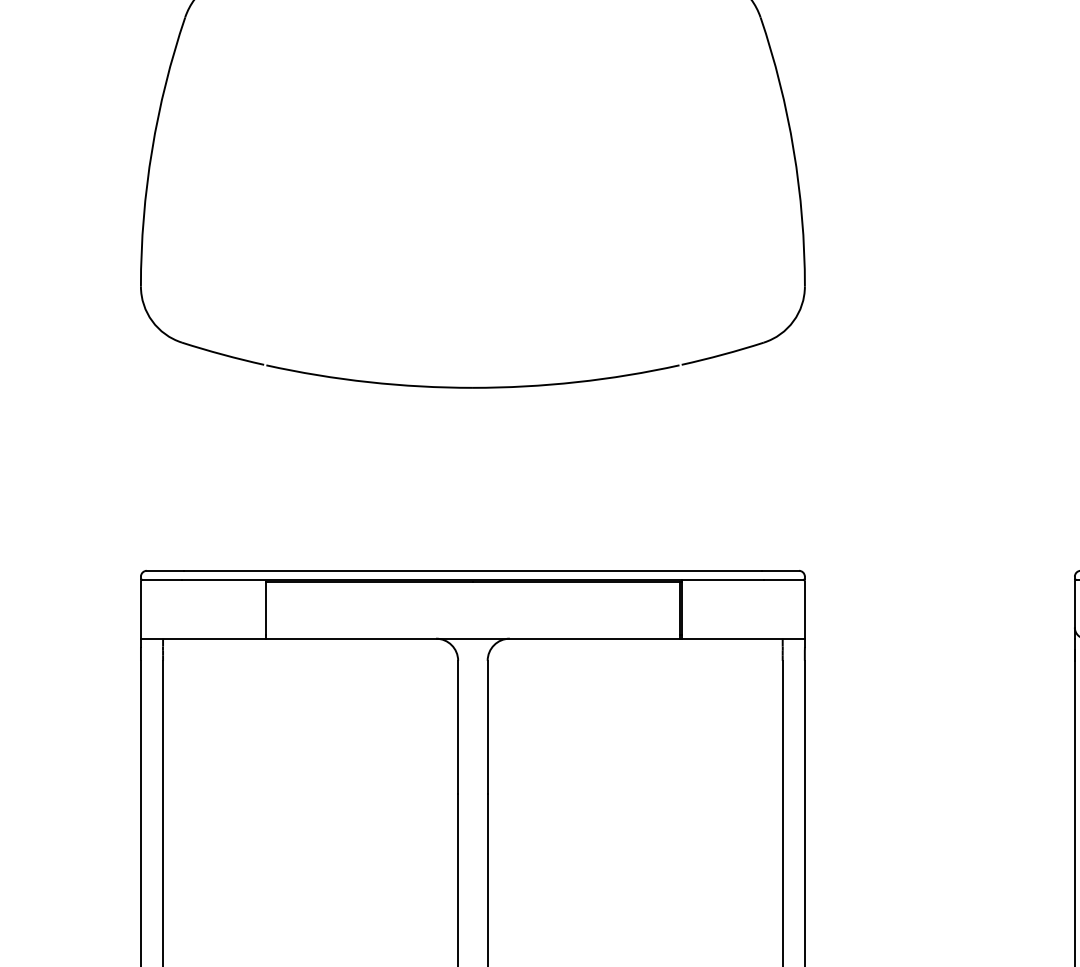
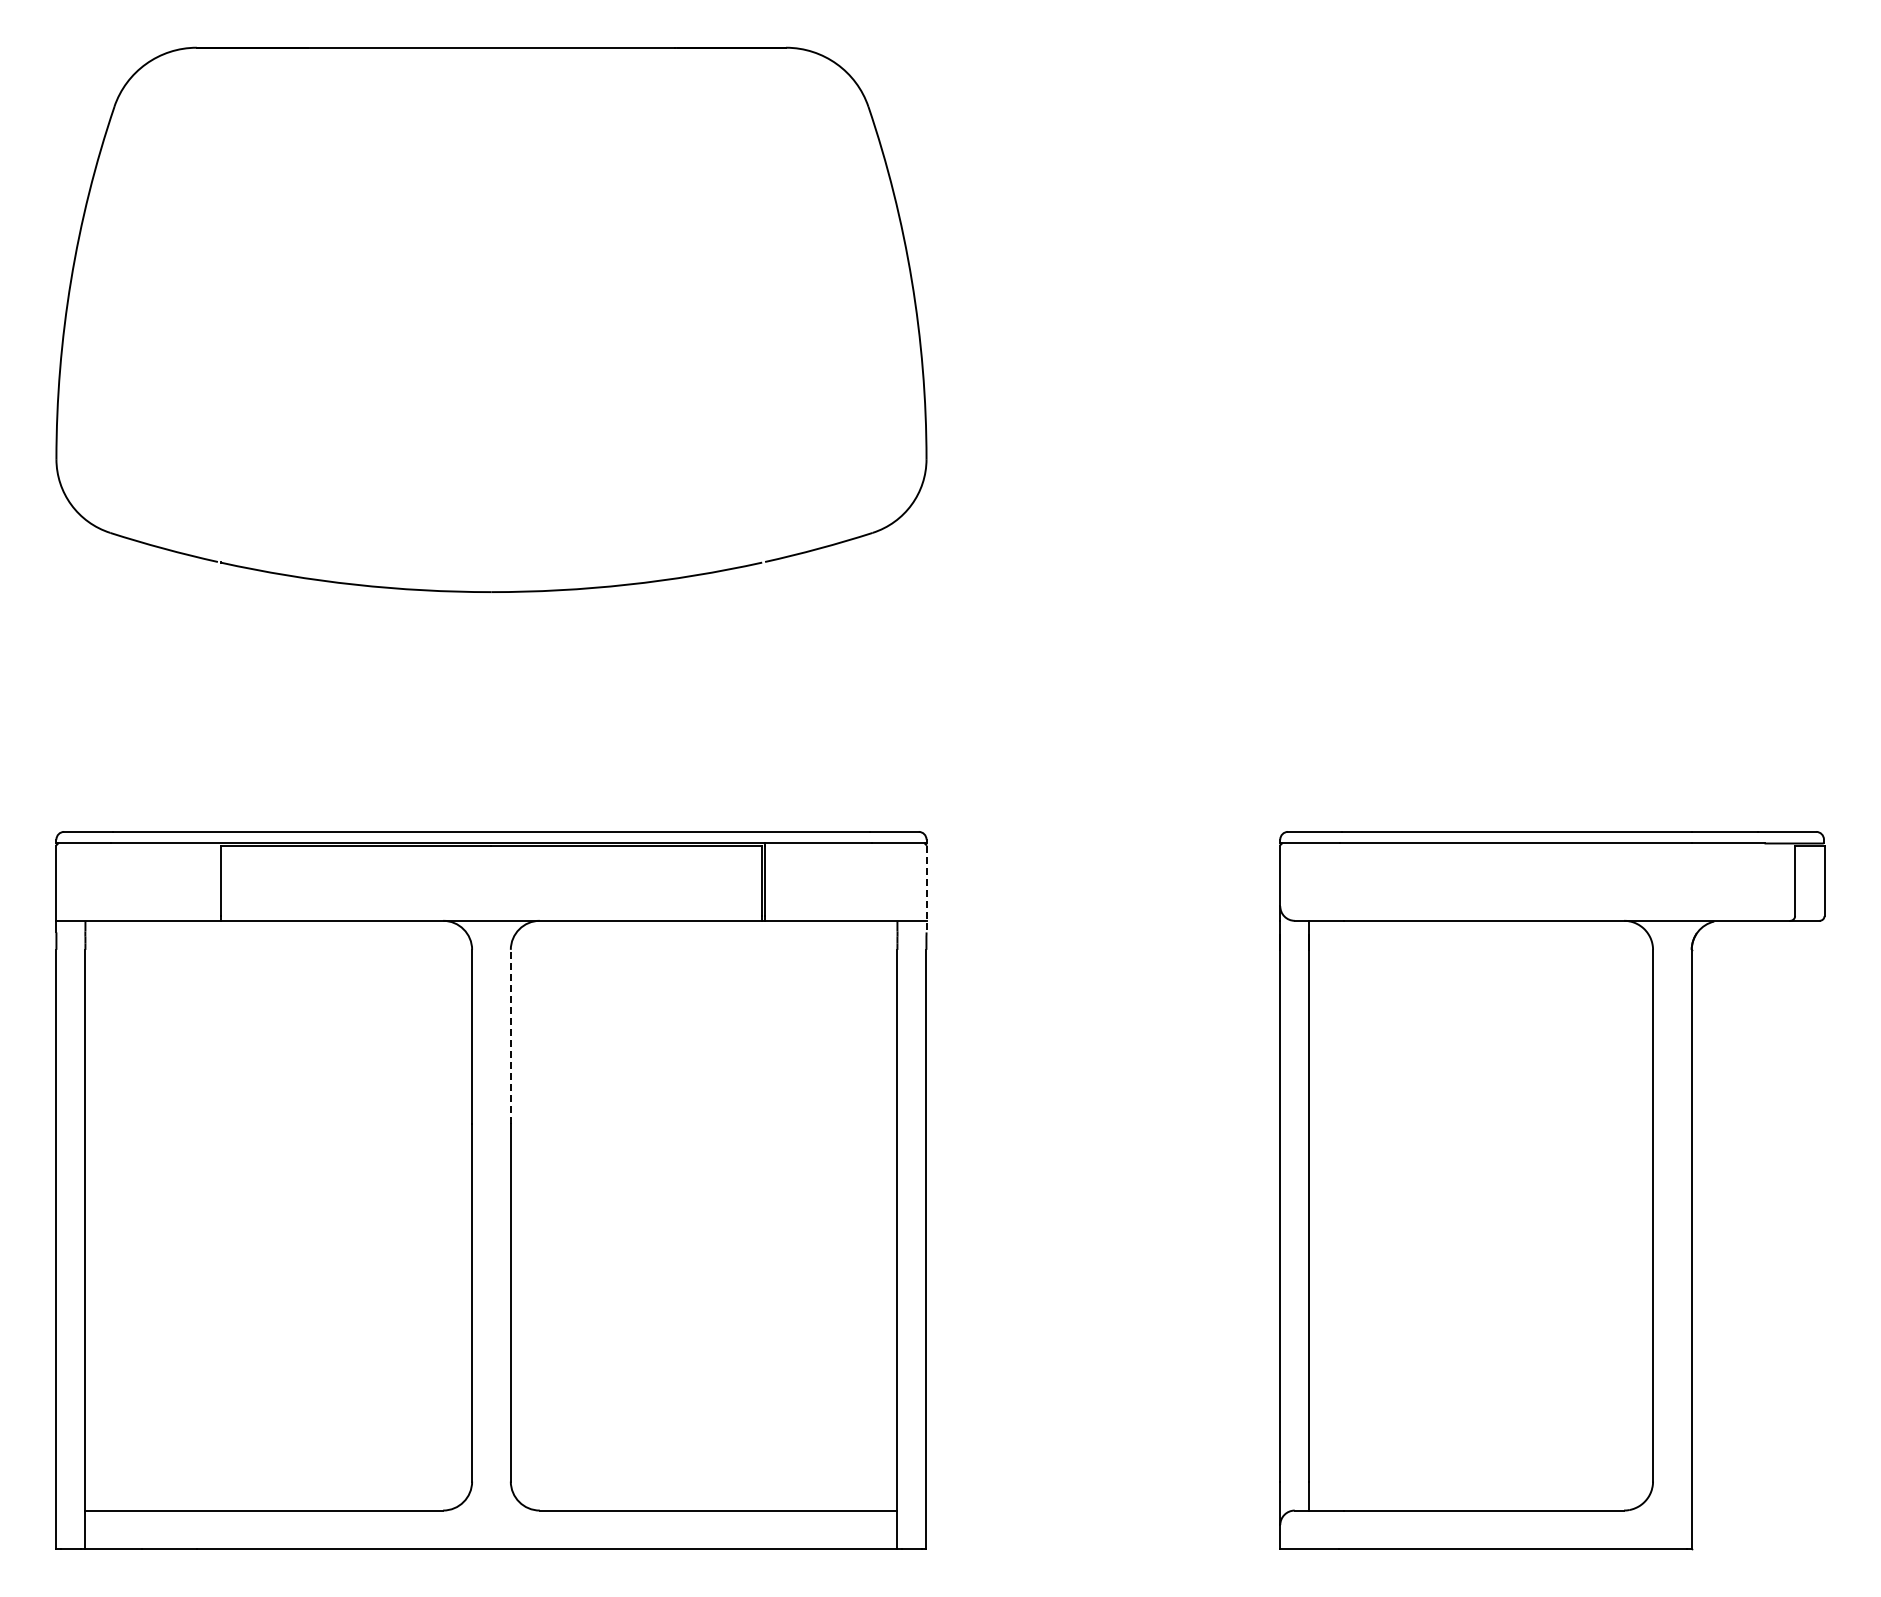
line: (804, 614) -> (926, 889), solid -> dashed
line: (487, 726) -> (510, 1036), solid -> dashed

